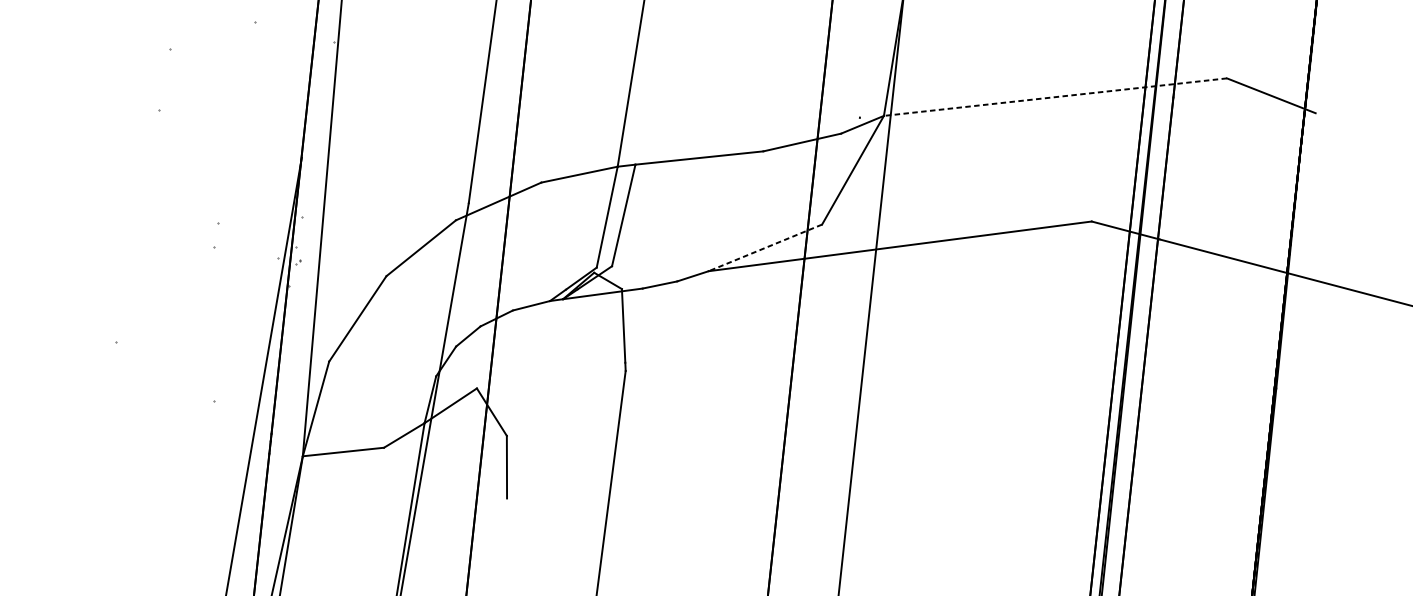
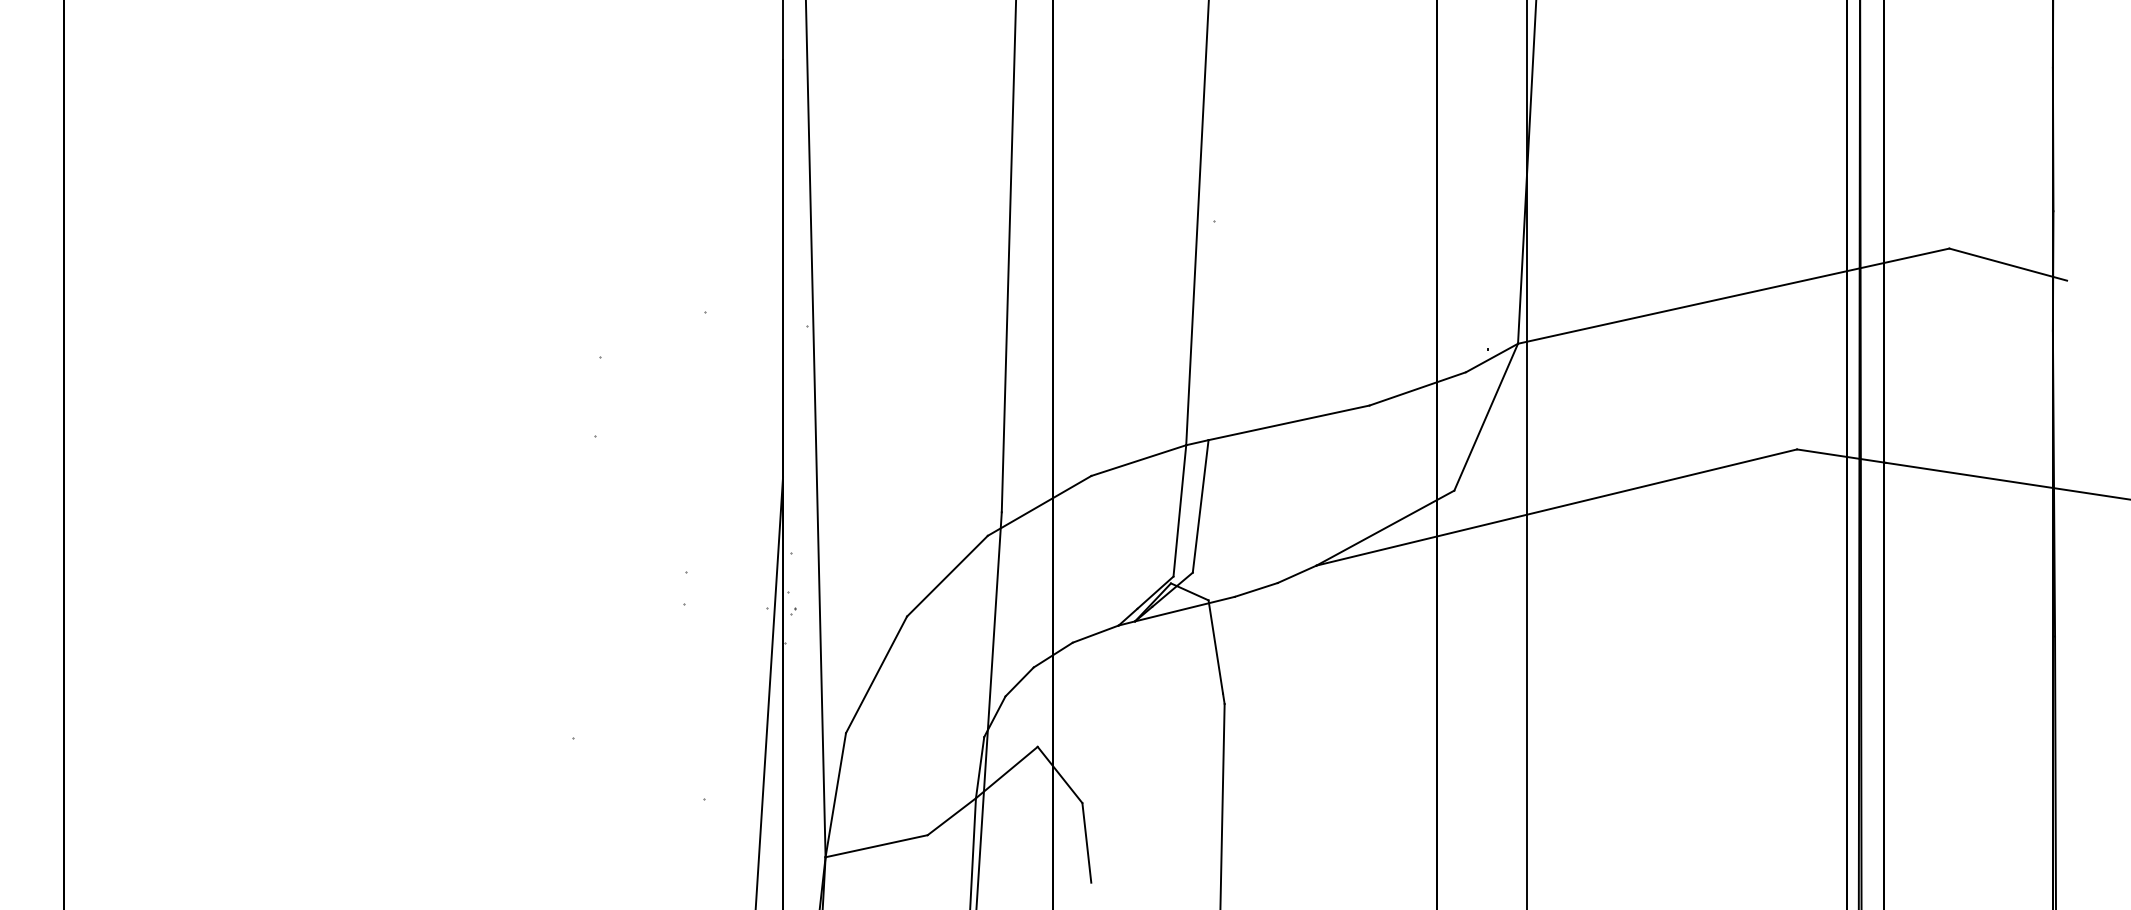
line: (1055, 97) -> (1733, 296), dashed -> solid
line: (764, 248) -> (1384, 528), dashed -> solid

